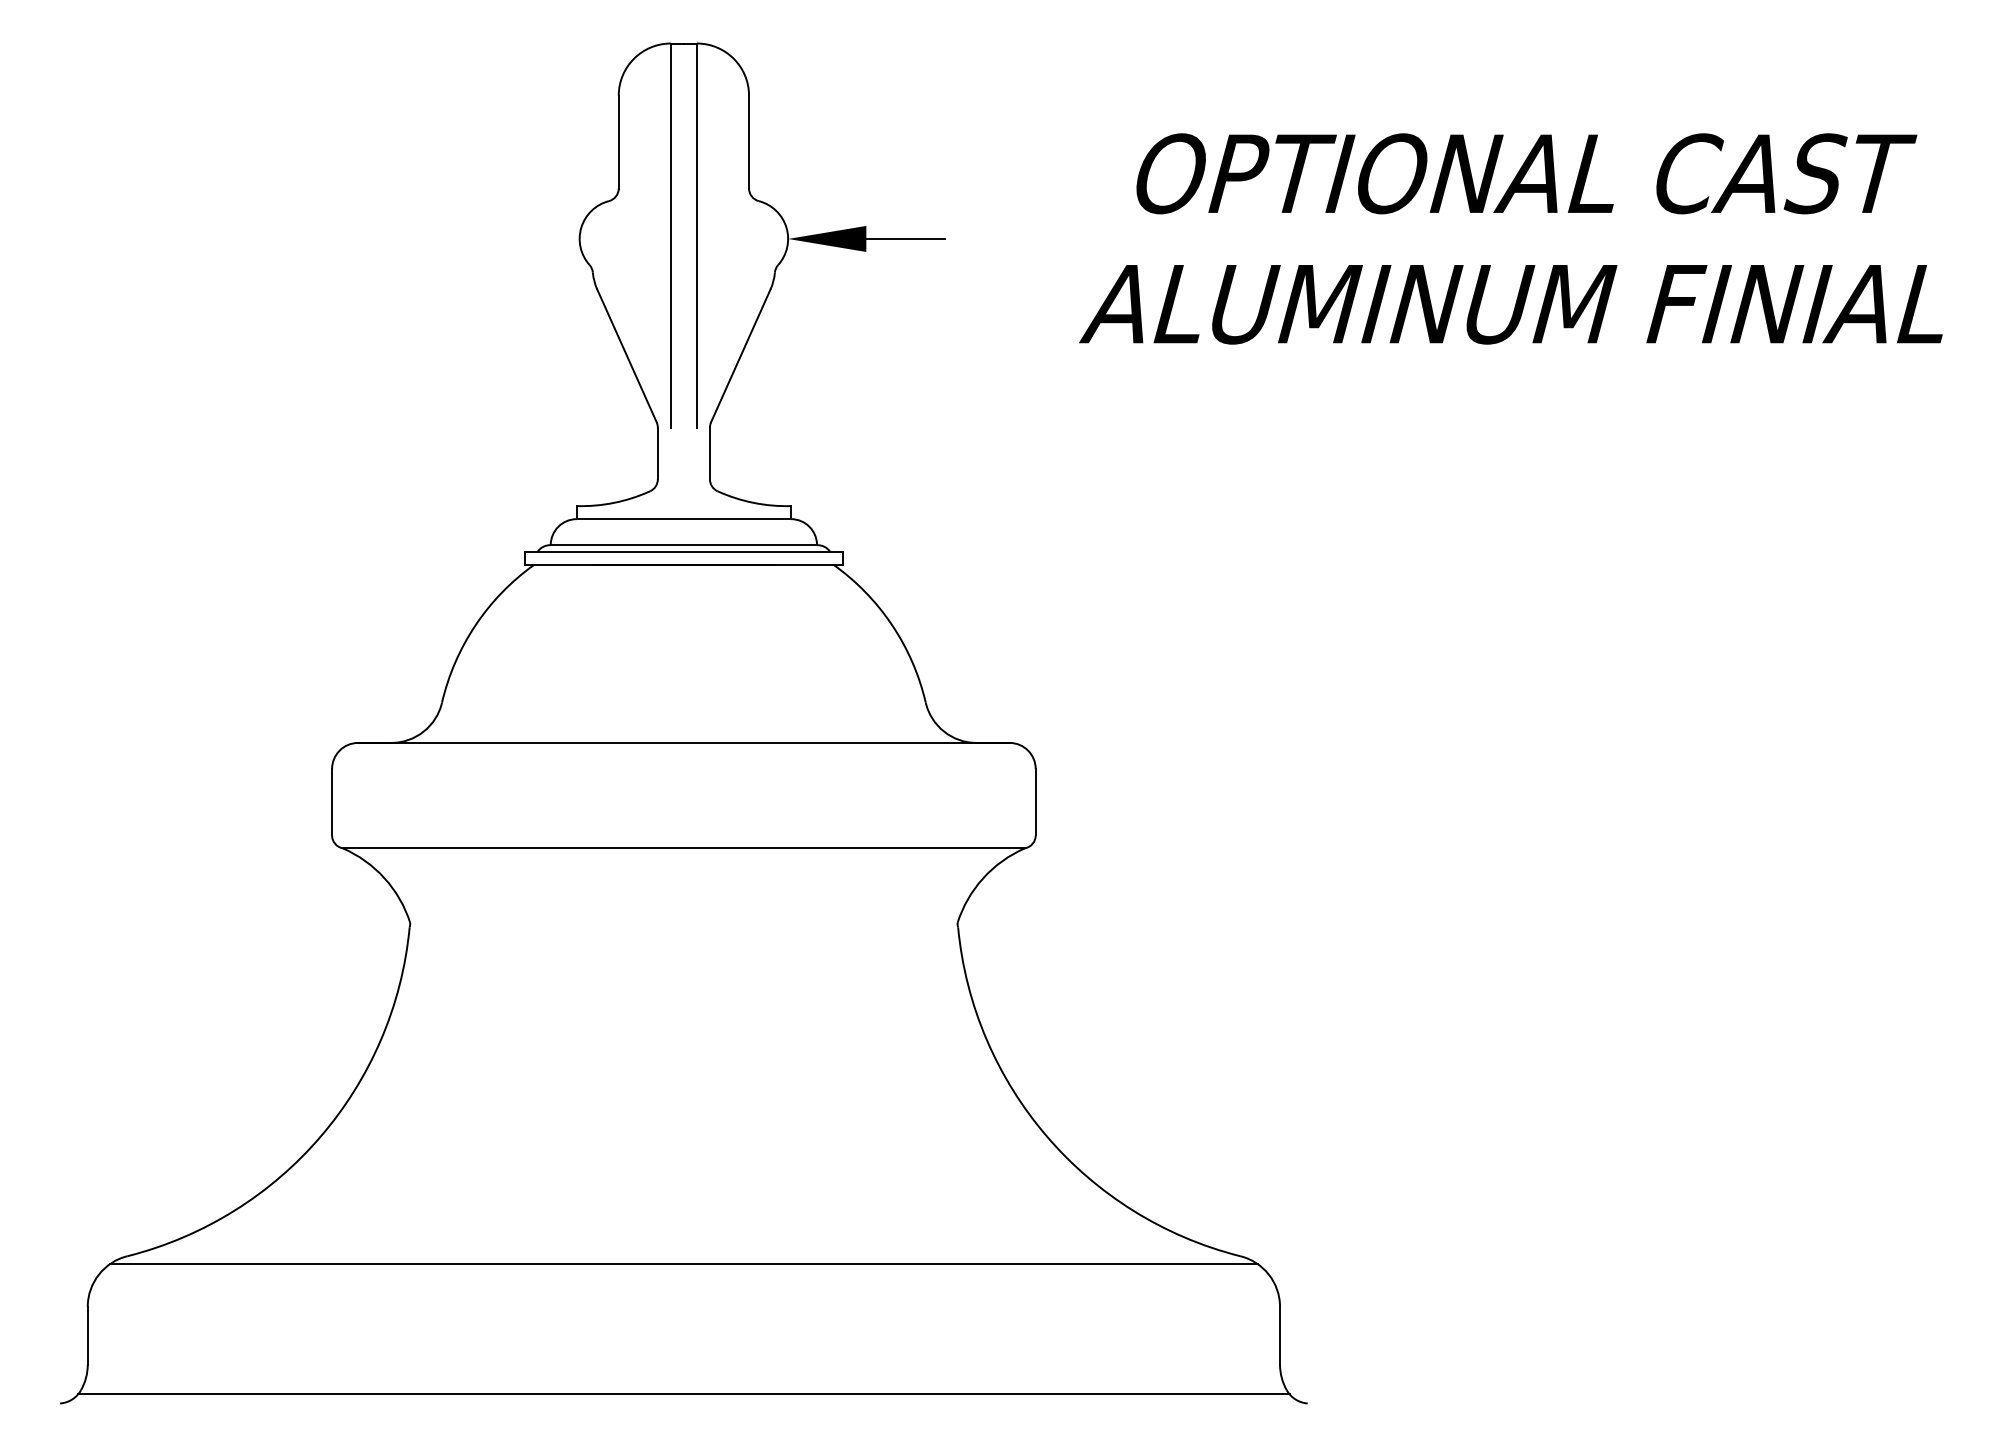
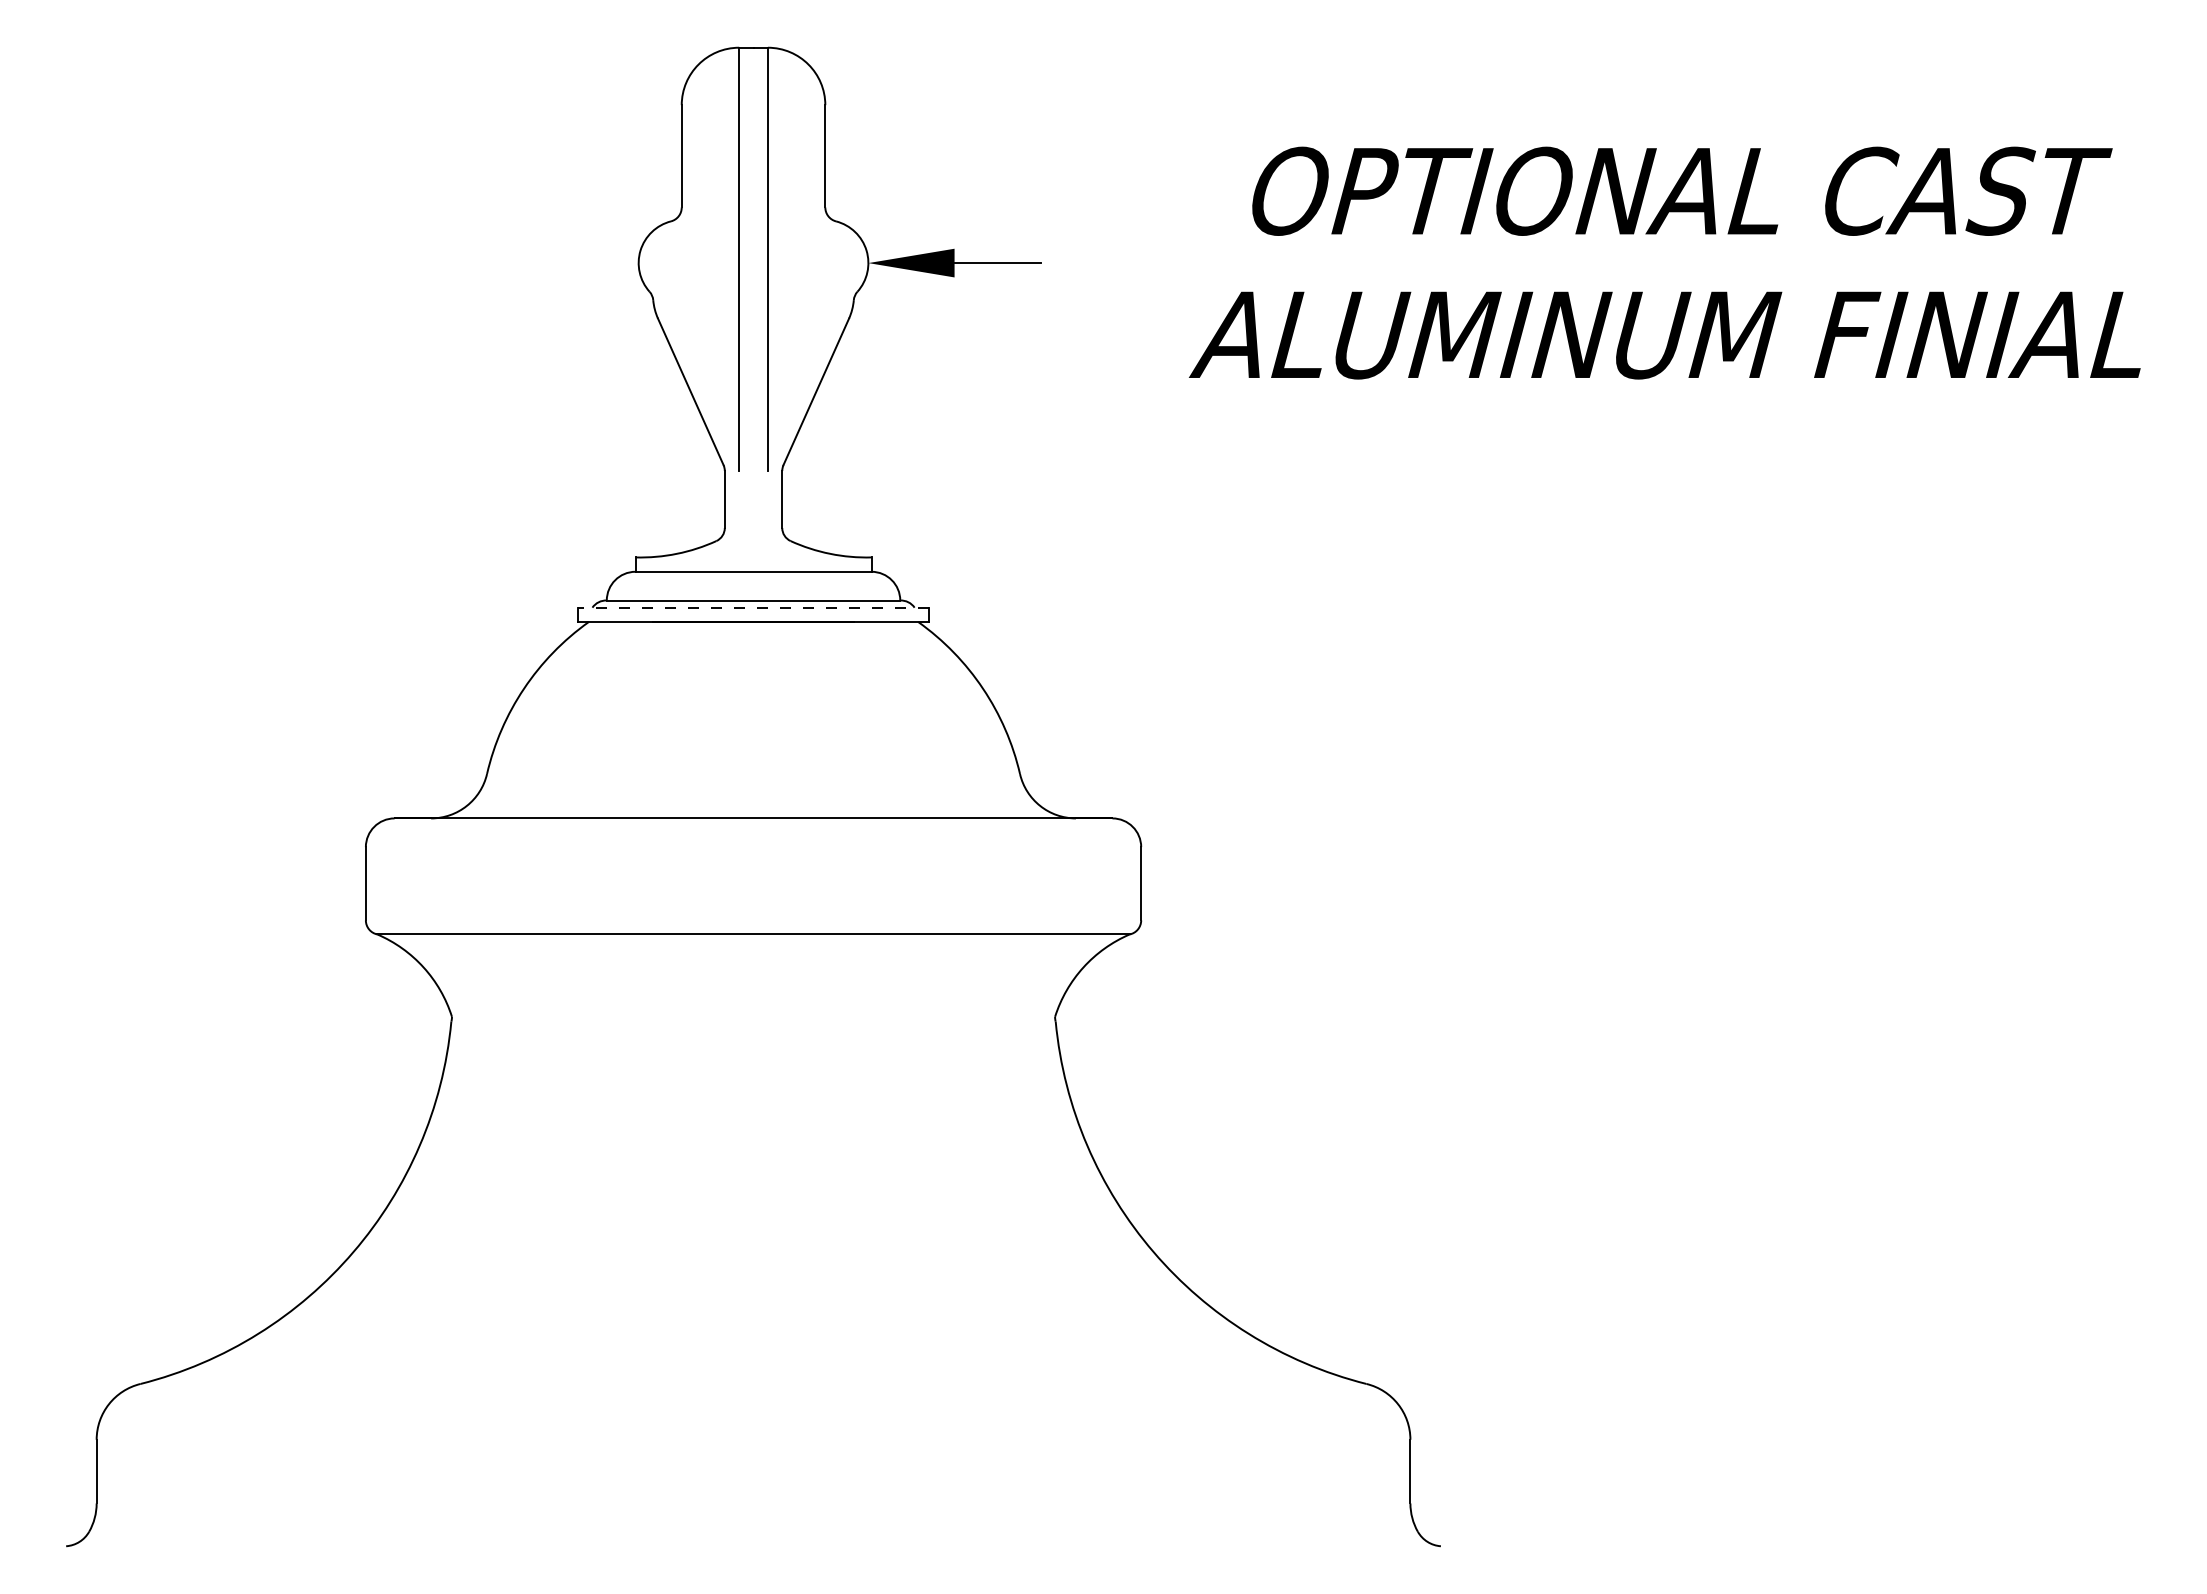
line: (683, 551) -> (753, 607), solid -> dashed
line: (683, 1264) -> (753, 1393), removed
line: (683, 1394) -> (753, 1536), removed

